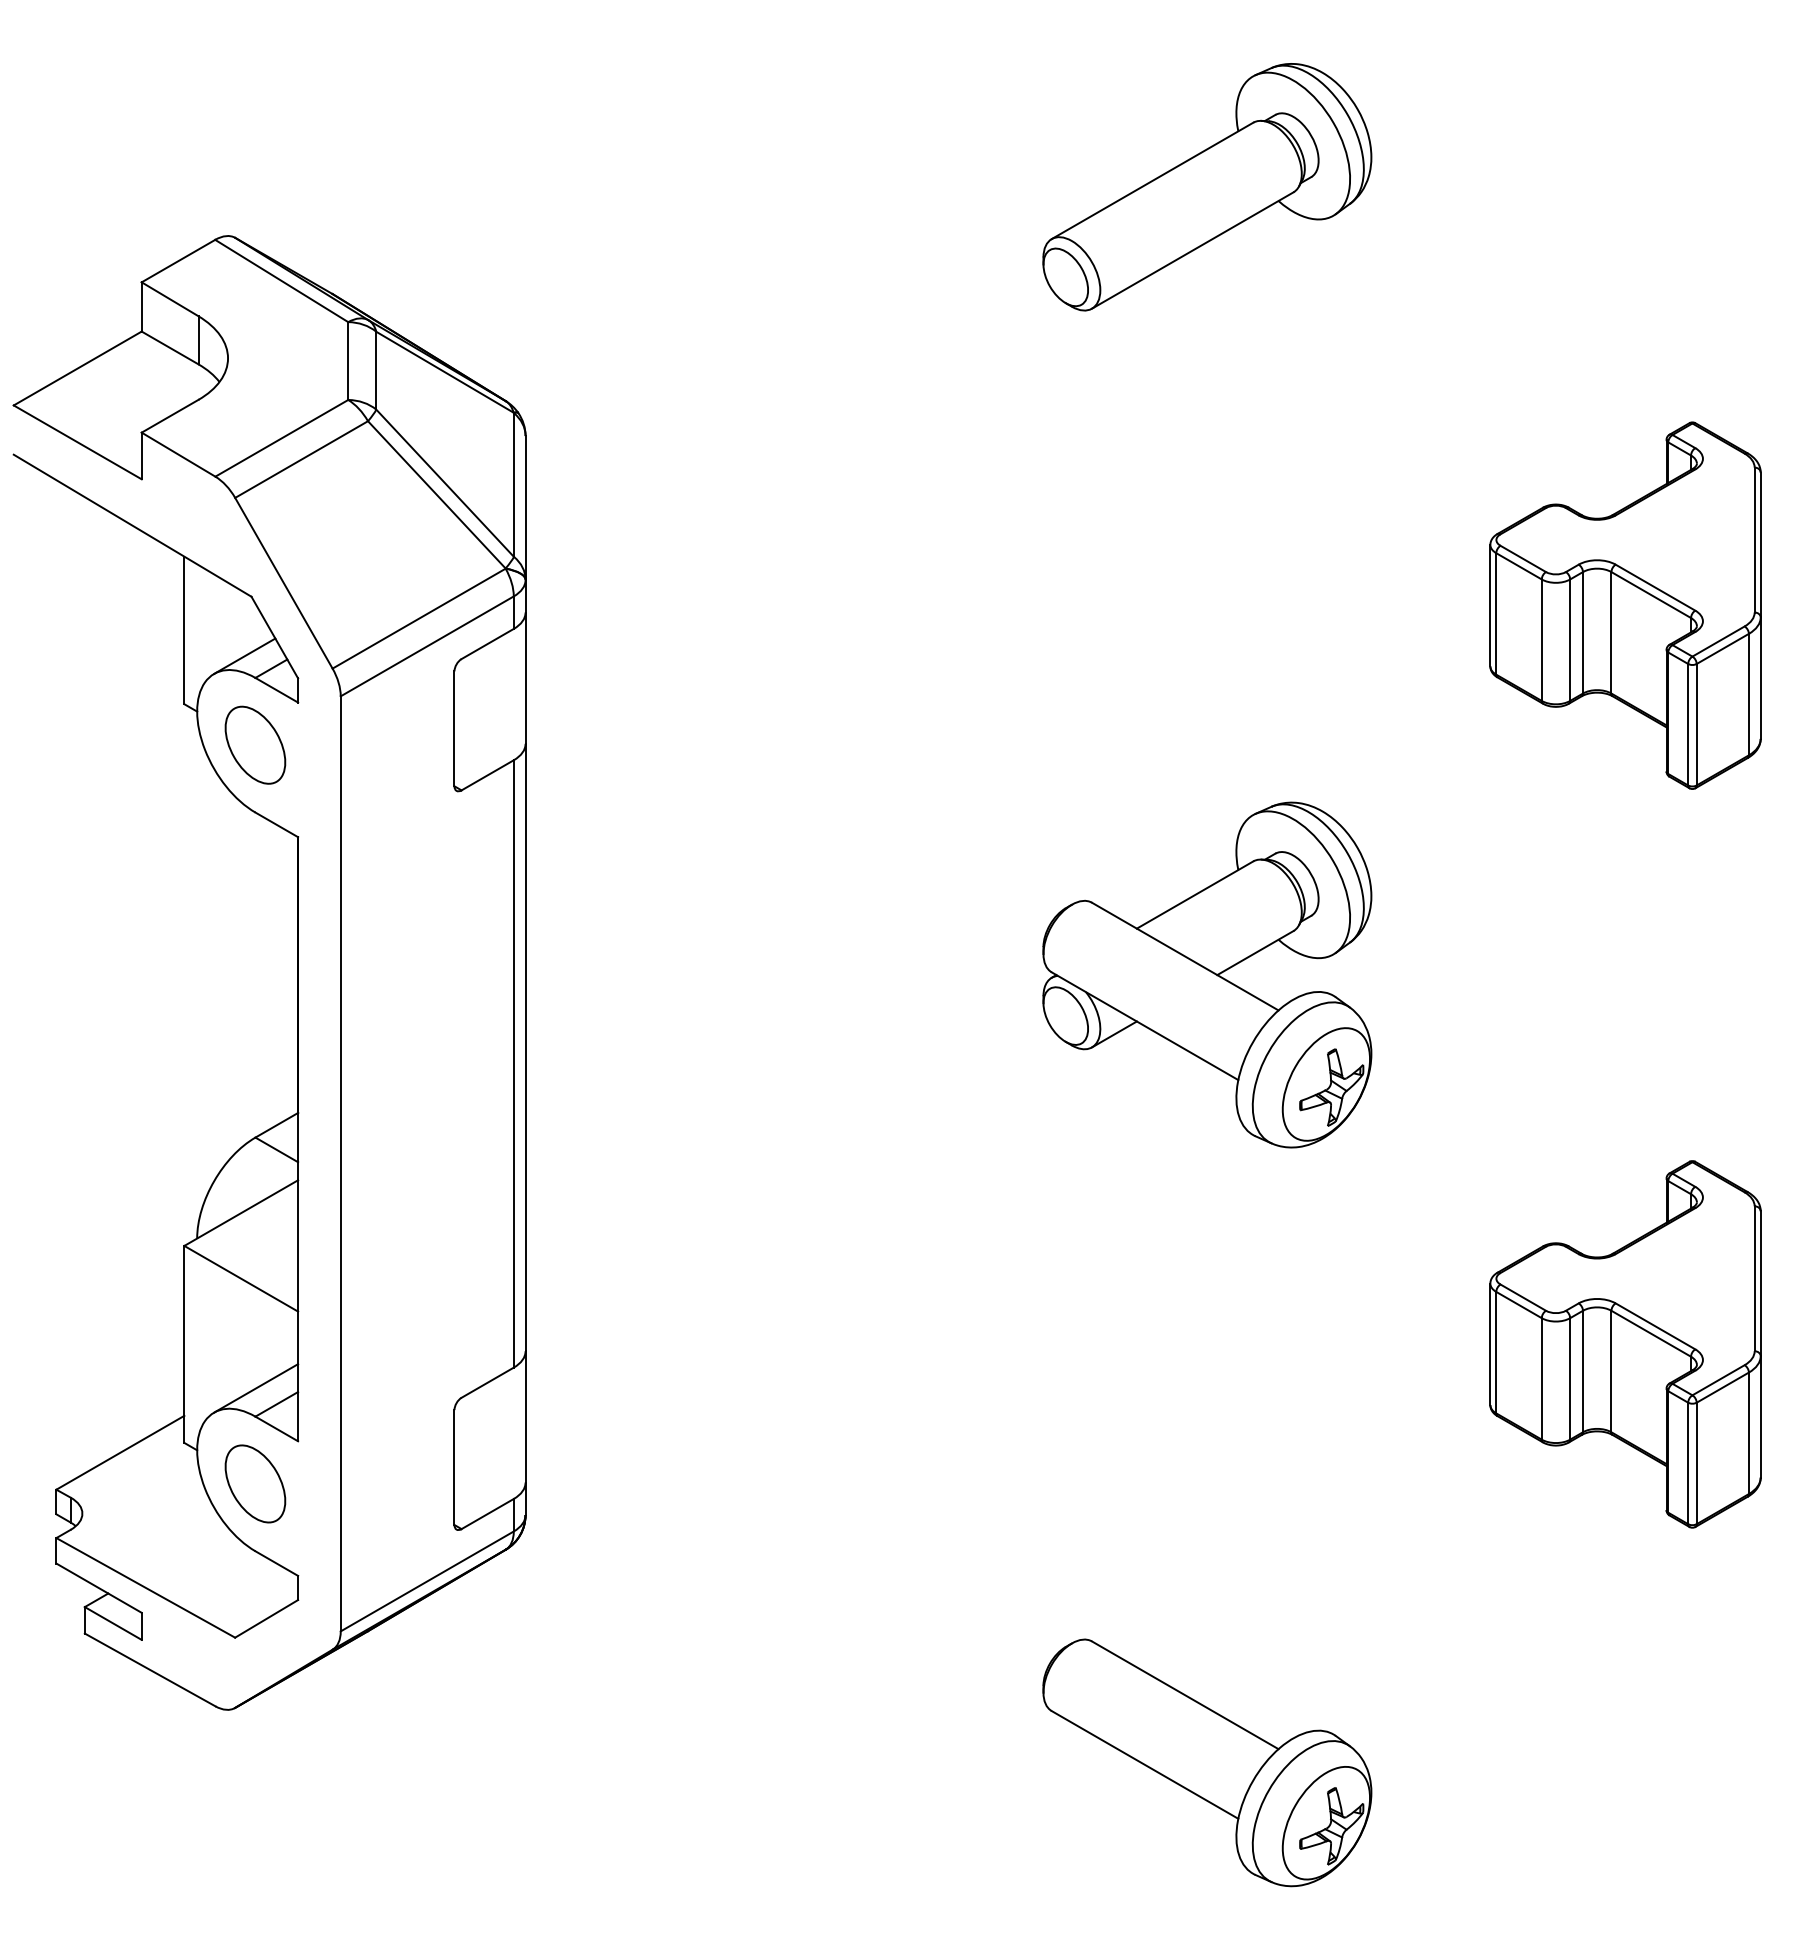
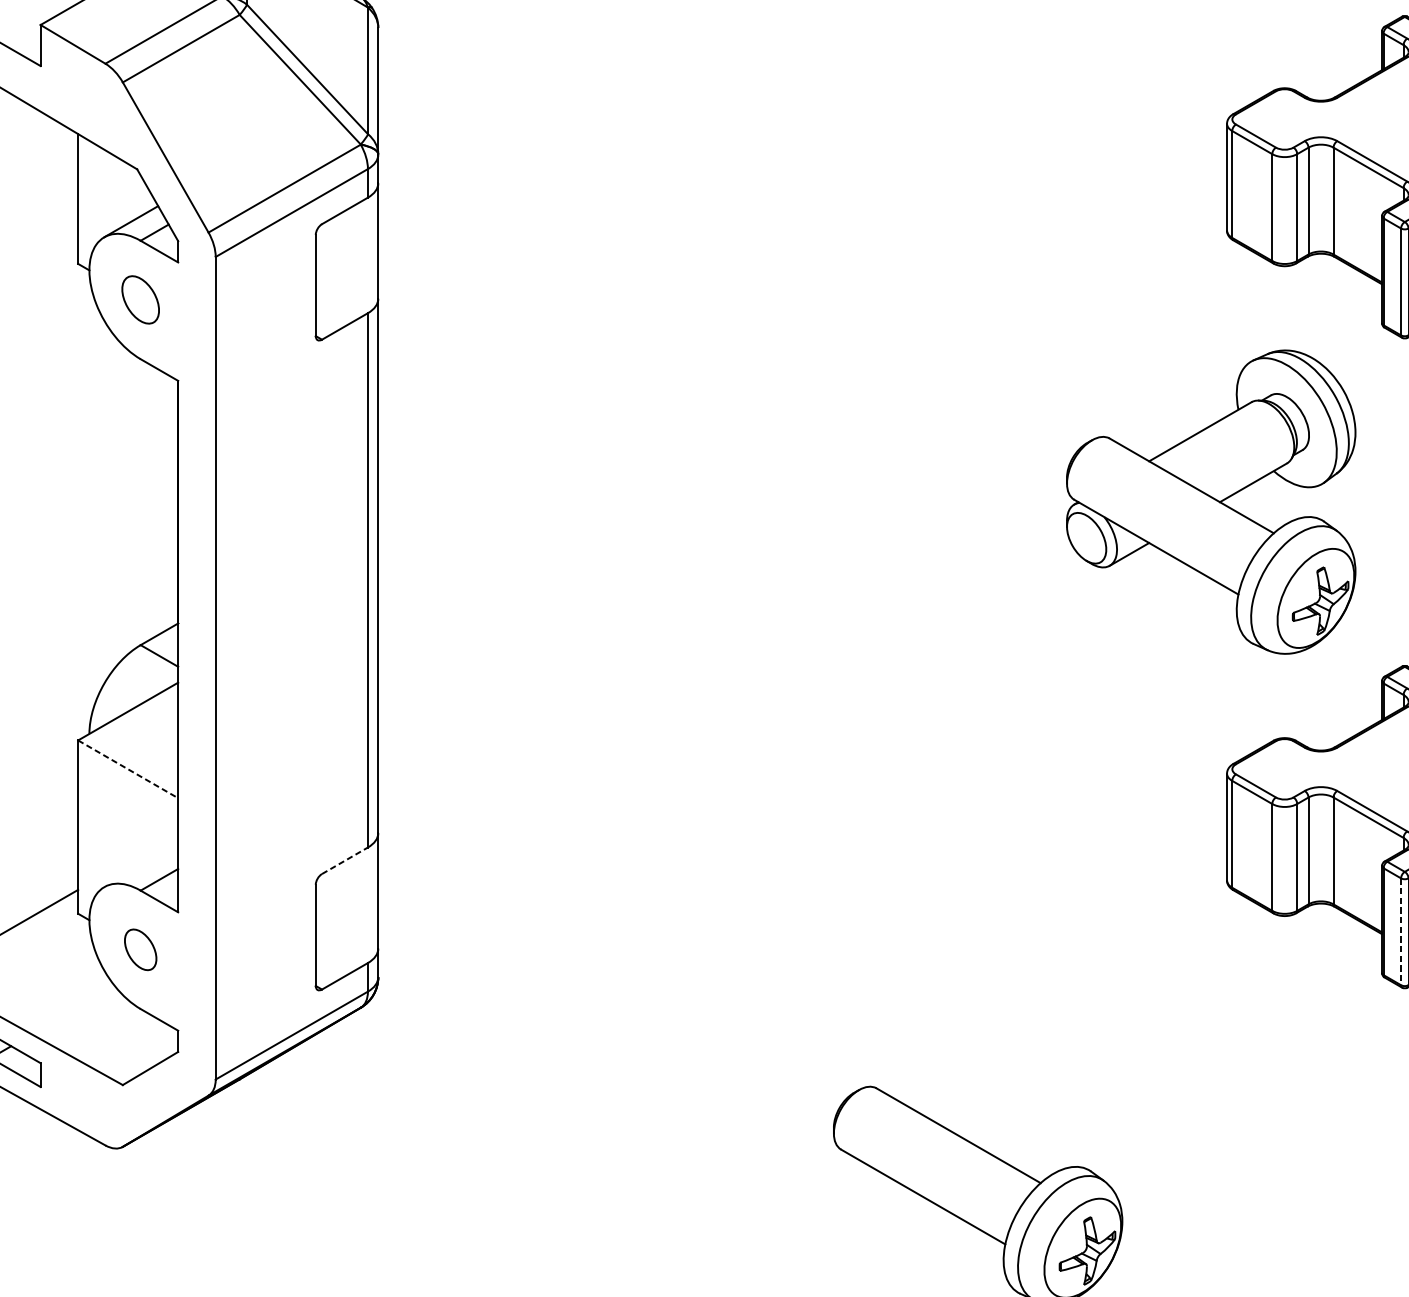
part: (255, 744) -> (140, 299), size x0.7
part: (1207, 974) -> (1211, 501), moved
line: (241, 1278) -> (128, 769), solid -> dashed
line: (488, 1382) -> (345, 860), solid -> dashed
line: (256, 1388) -> (141, 865), removed
line: (1688, 1463) -> (1401, 931), solid -> dashed
part: (255, 1483) -> (140, 949), size x0.6

